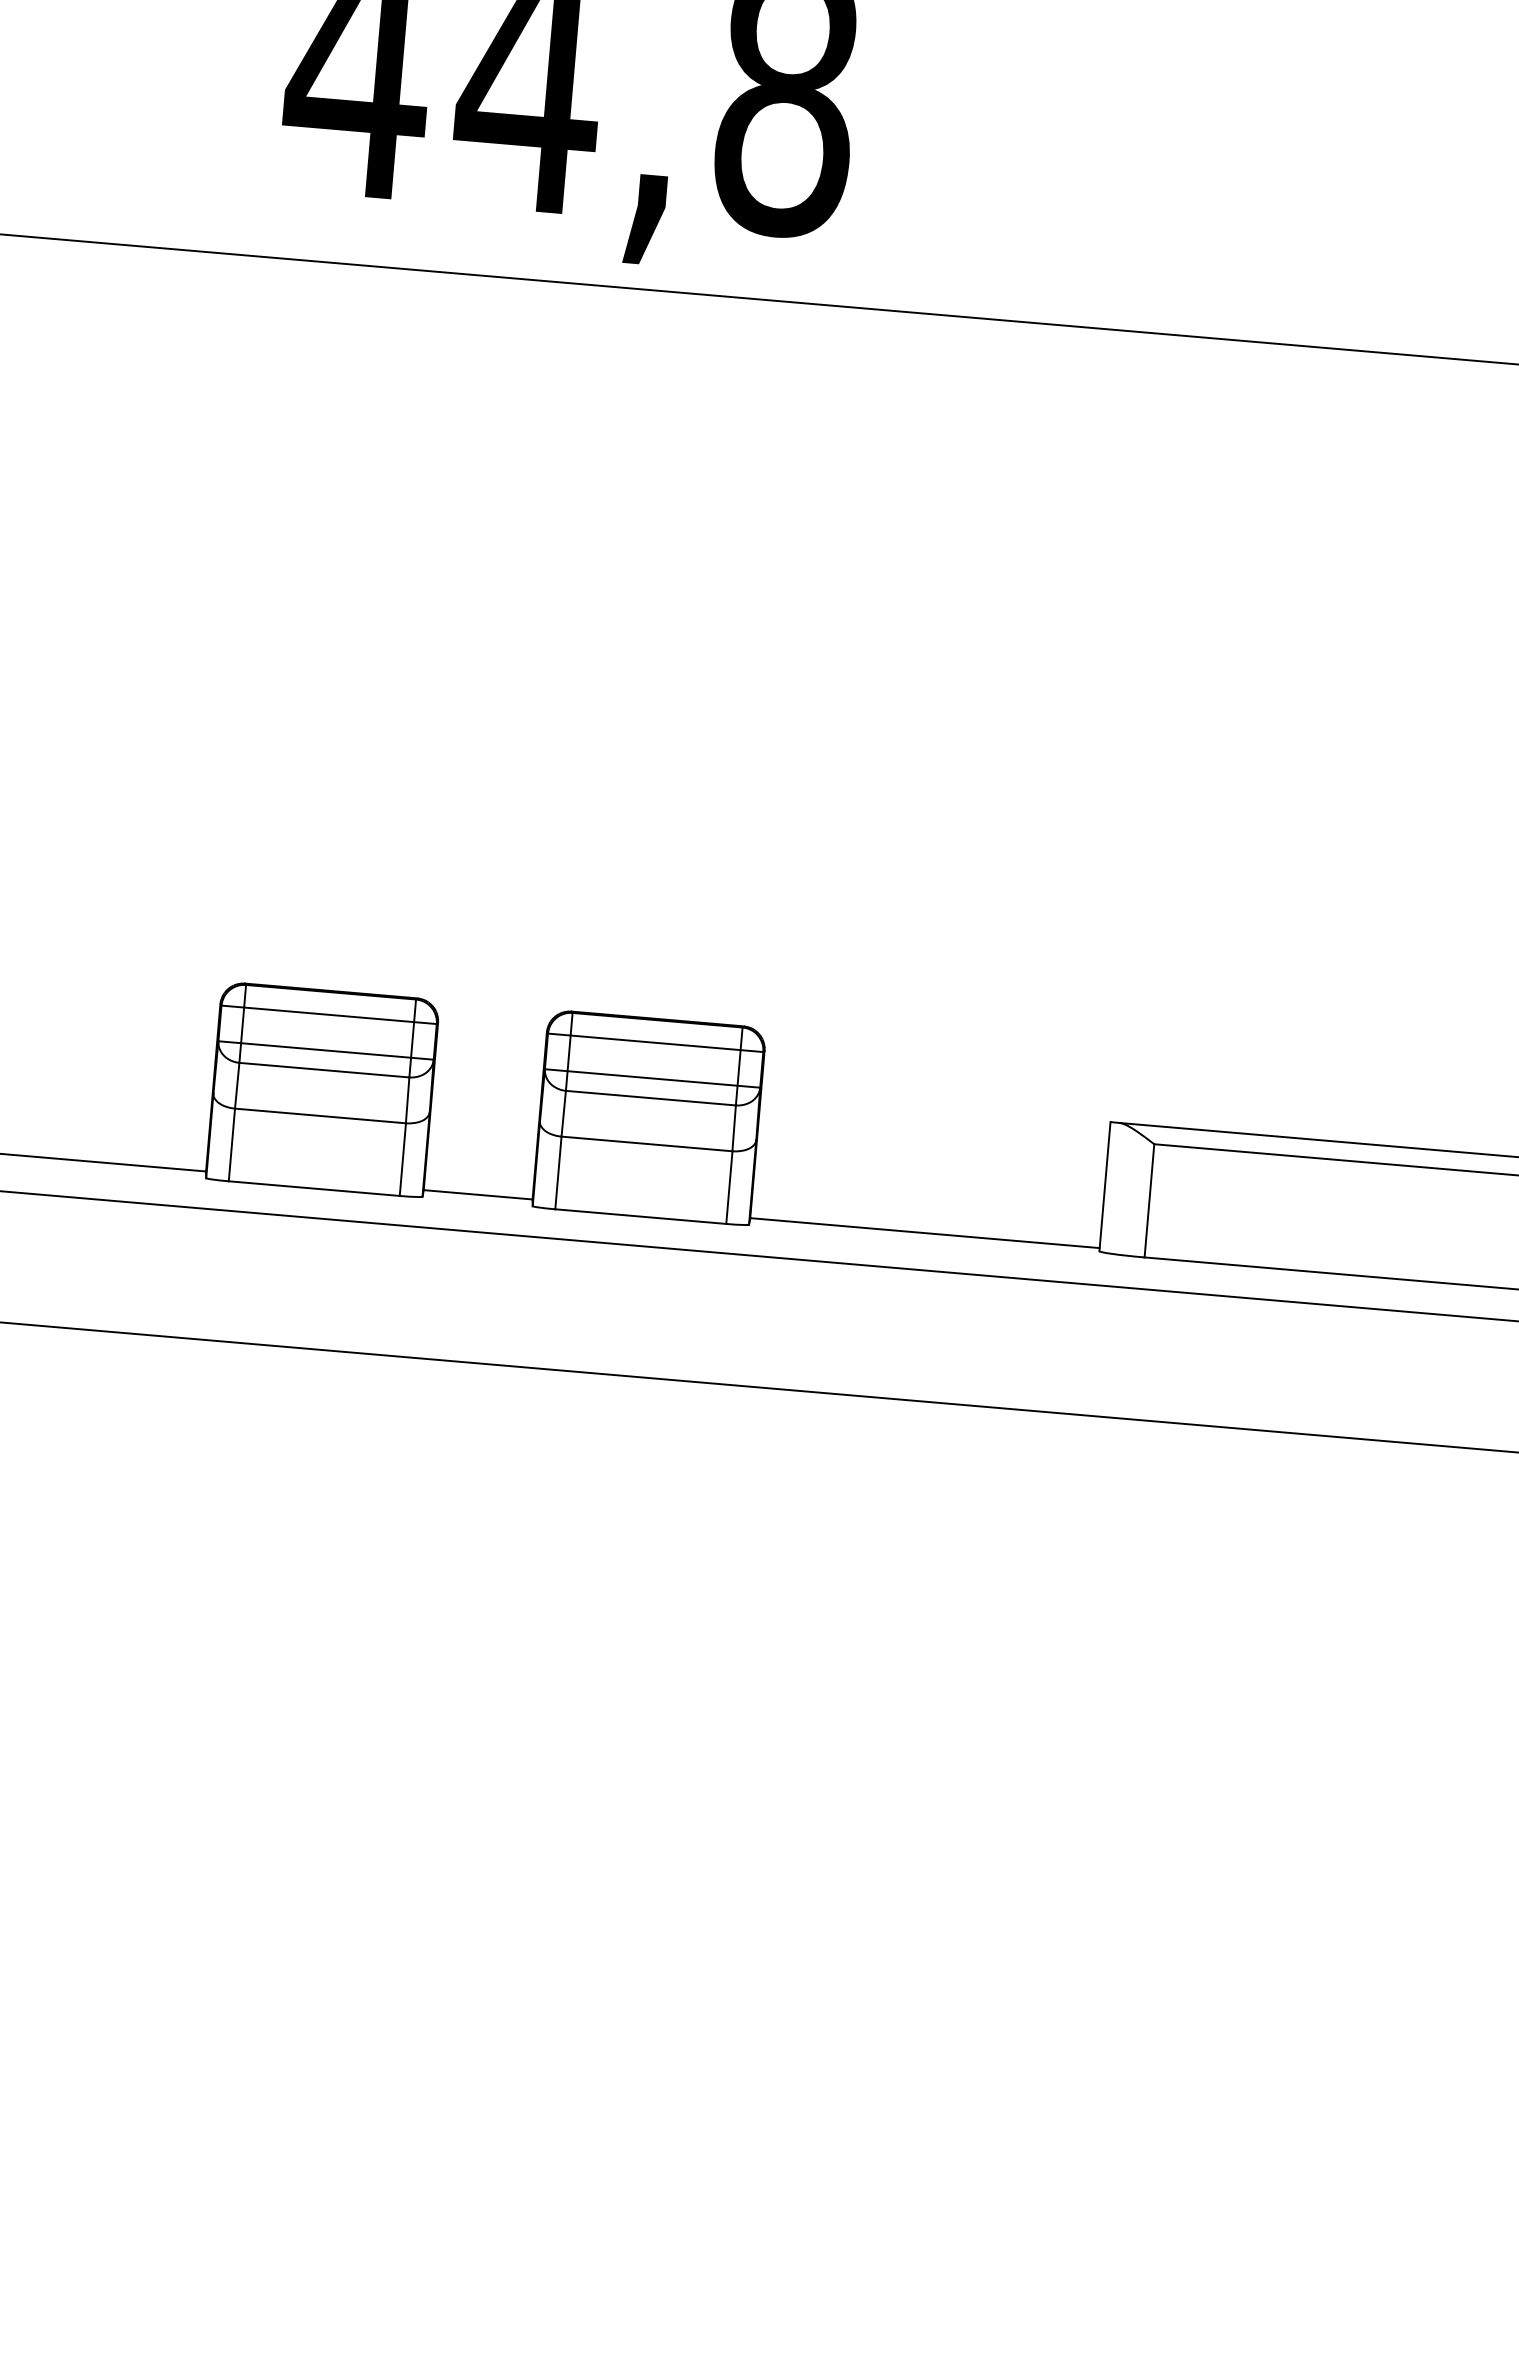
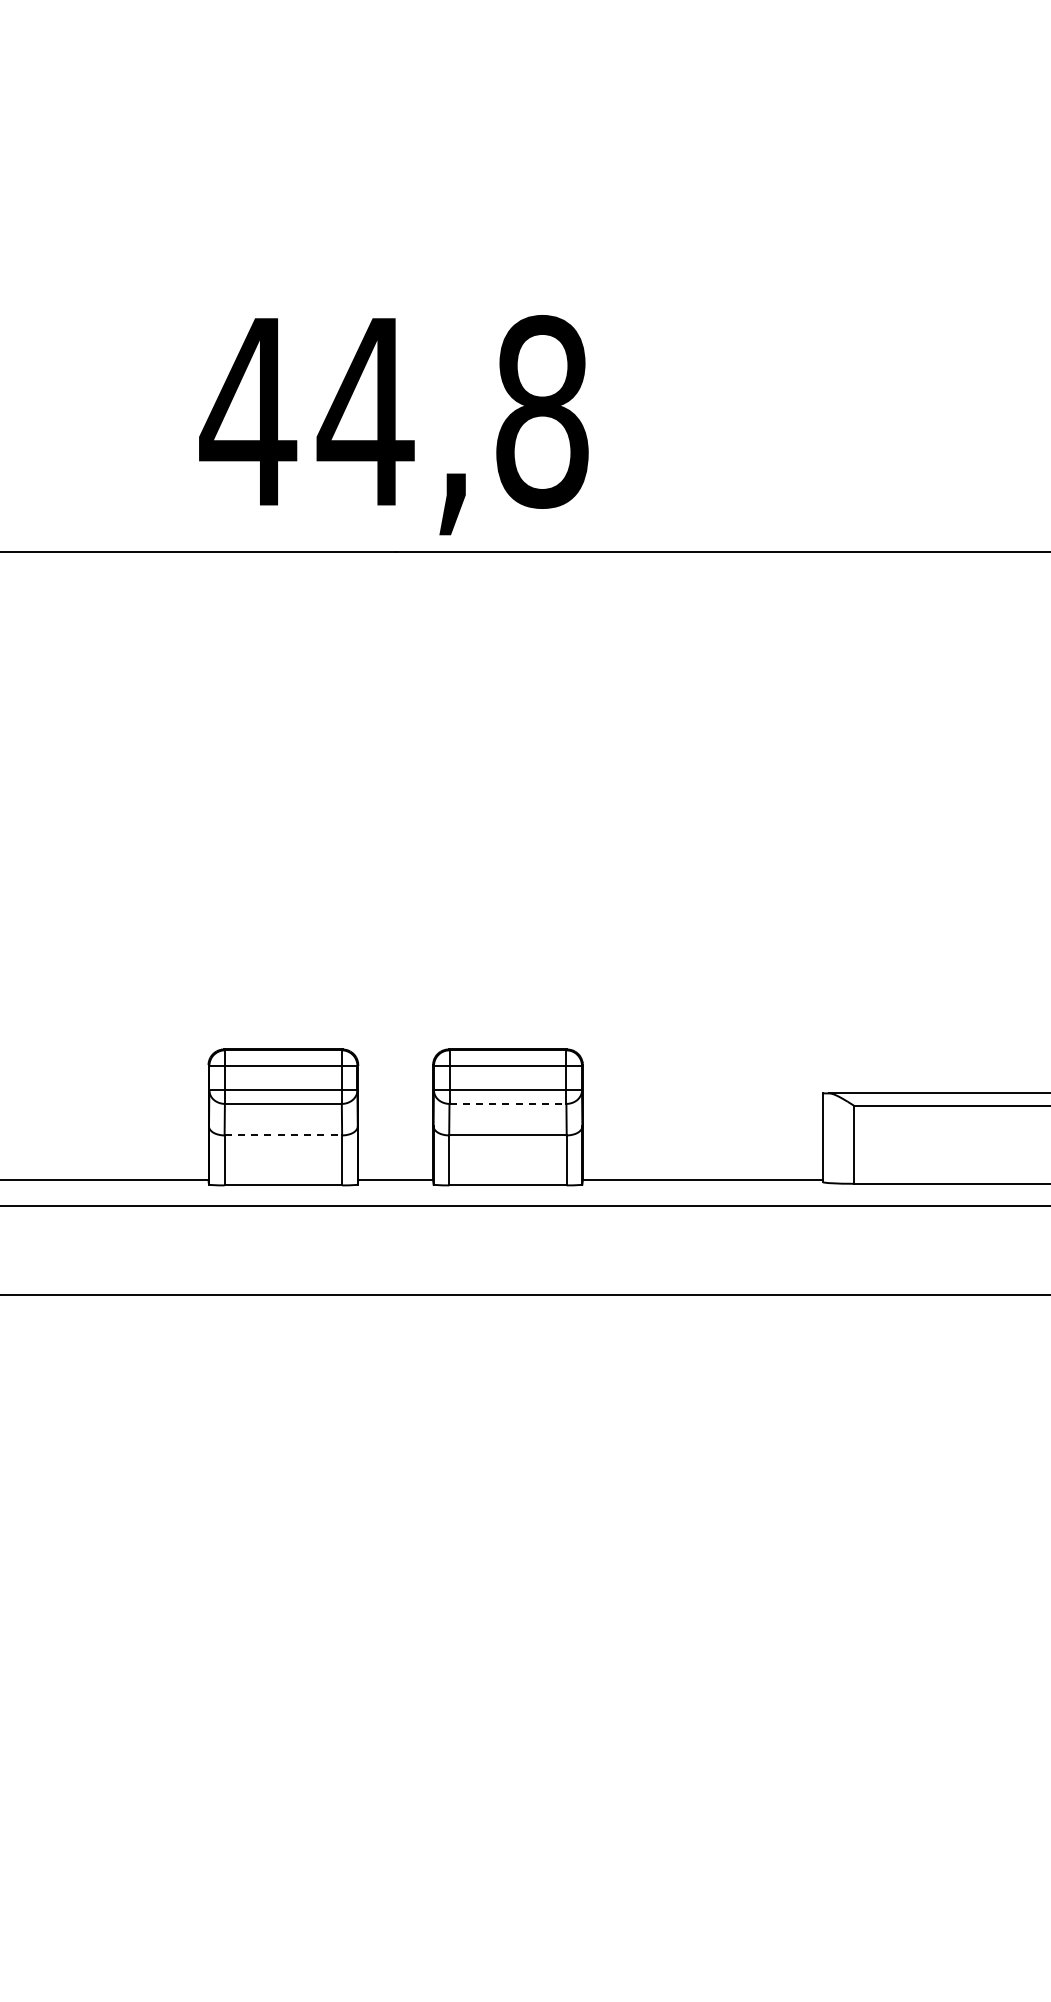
line: (651, 1097) -> (508, 1103), solid -> dashed
line: (320, 1116) -> (283, 1135), solid -> dashed

